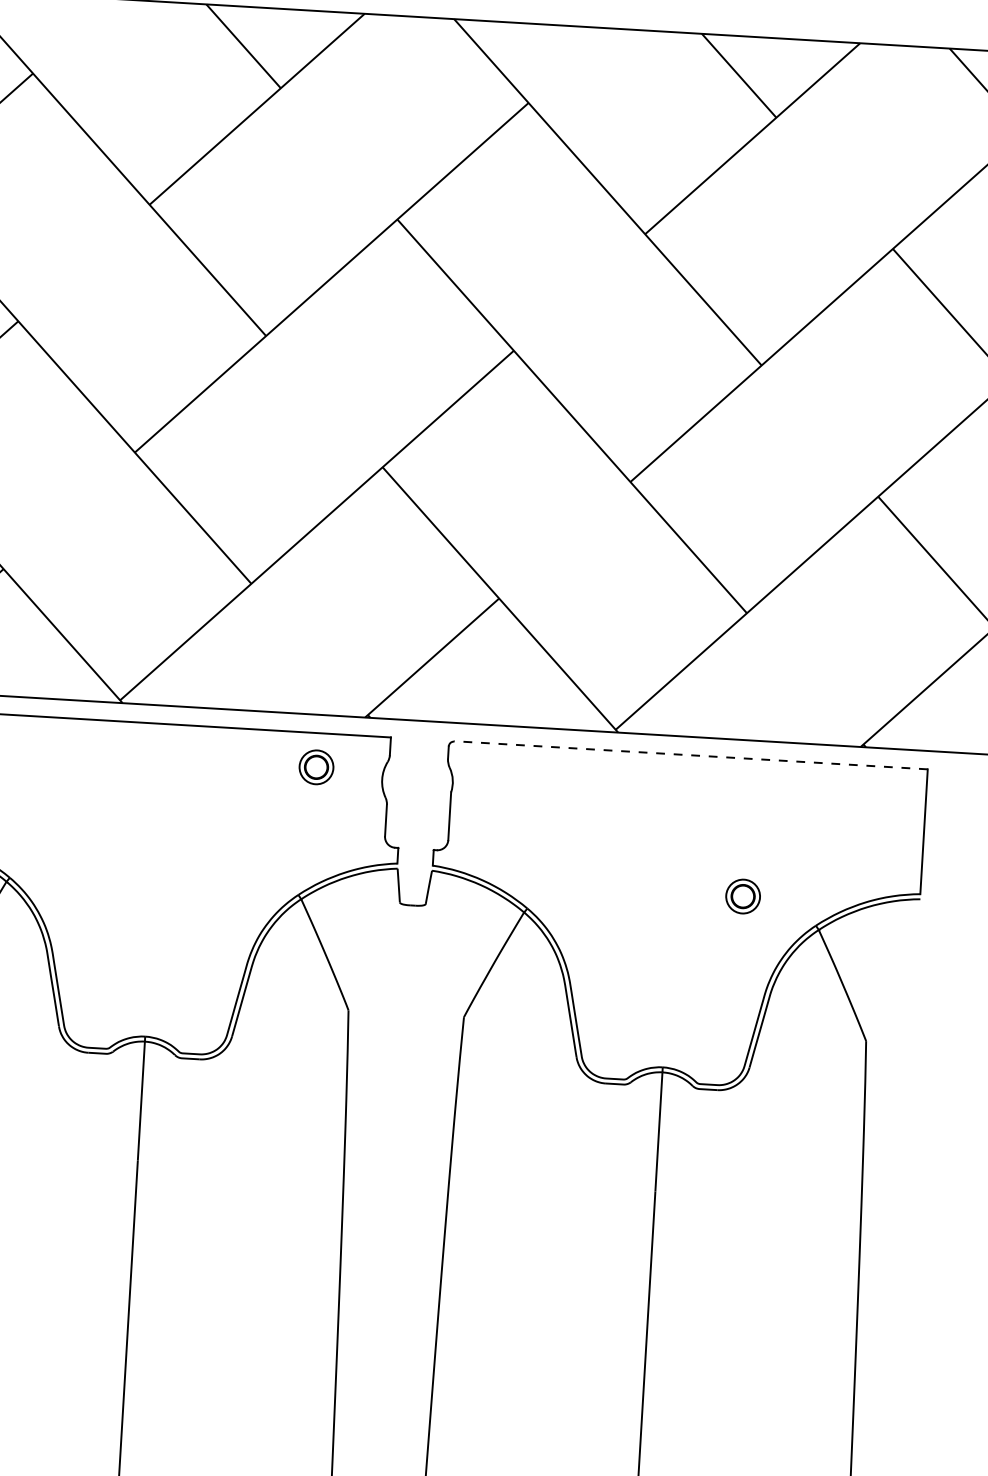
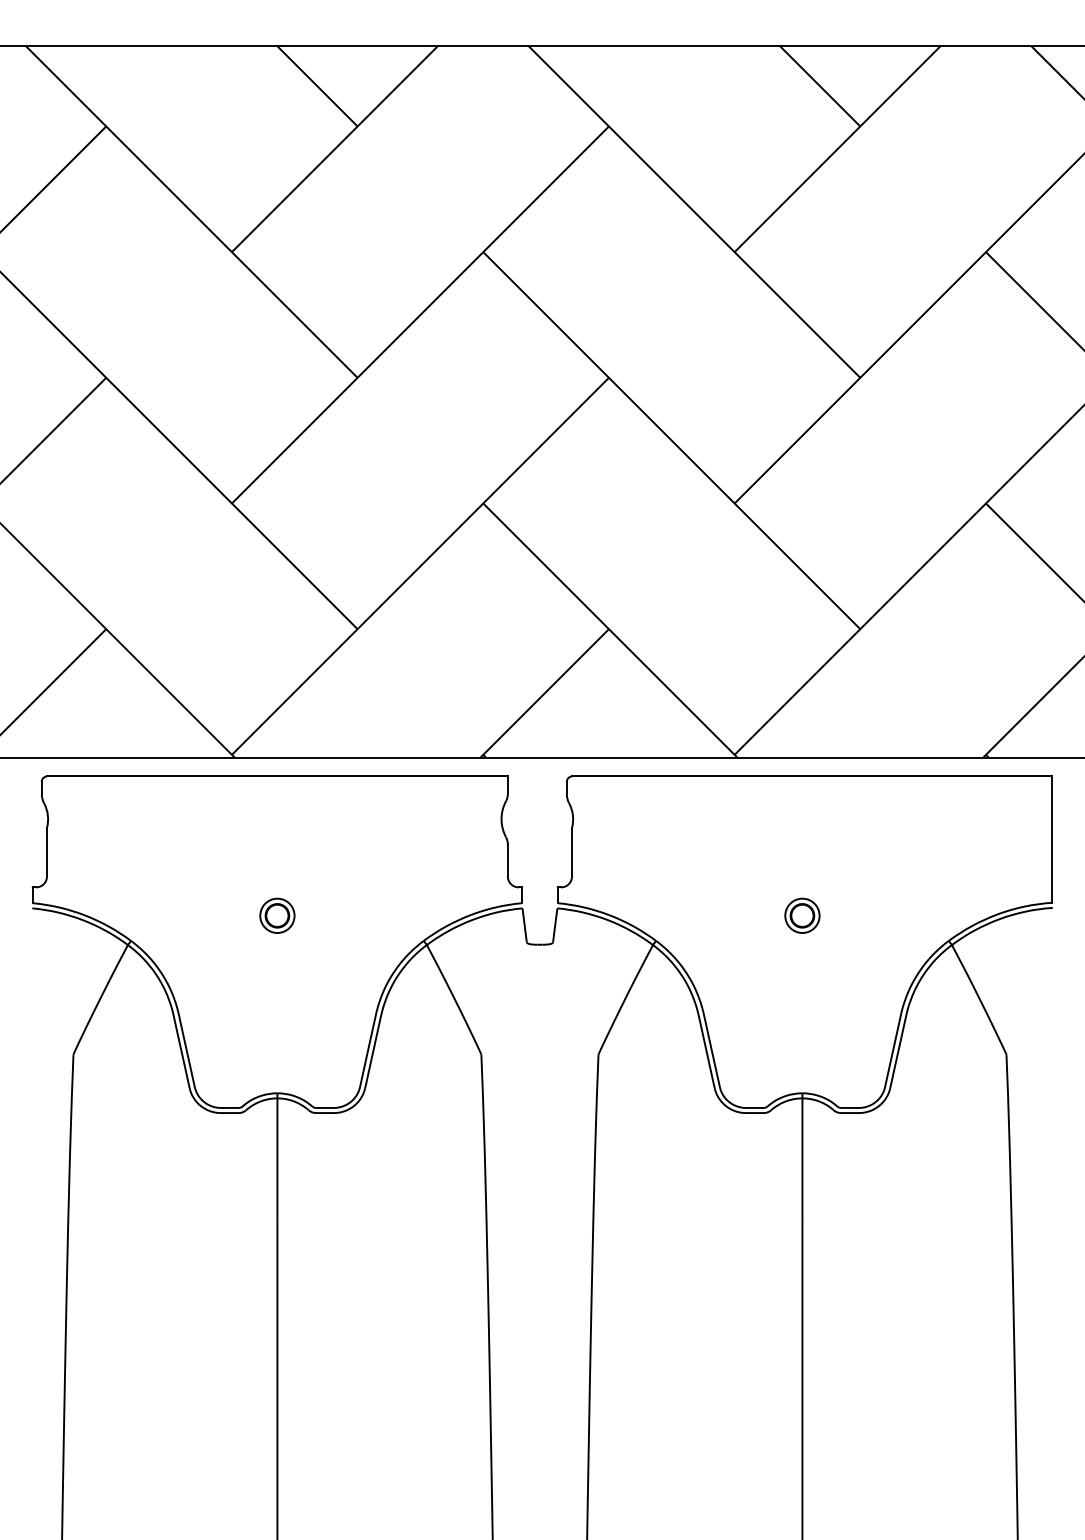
line: (690, 755) -> (811, 776), dashed -> solid
part: (316, 767) -> (277, 915), moved
part: (743, 896) -> (802, 915), moved

